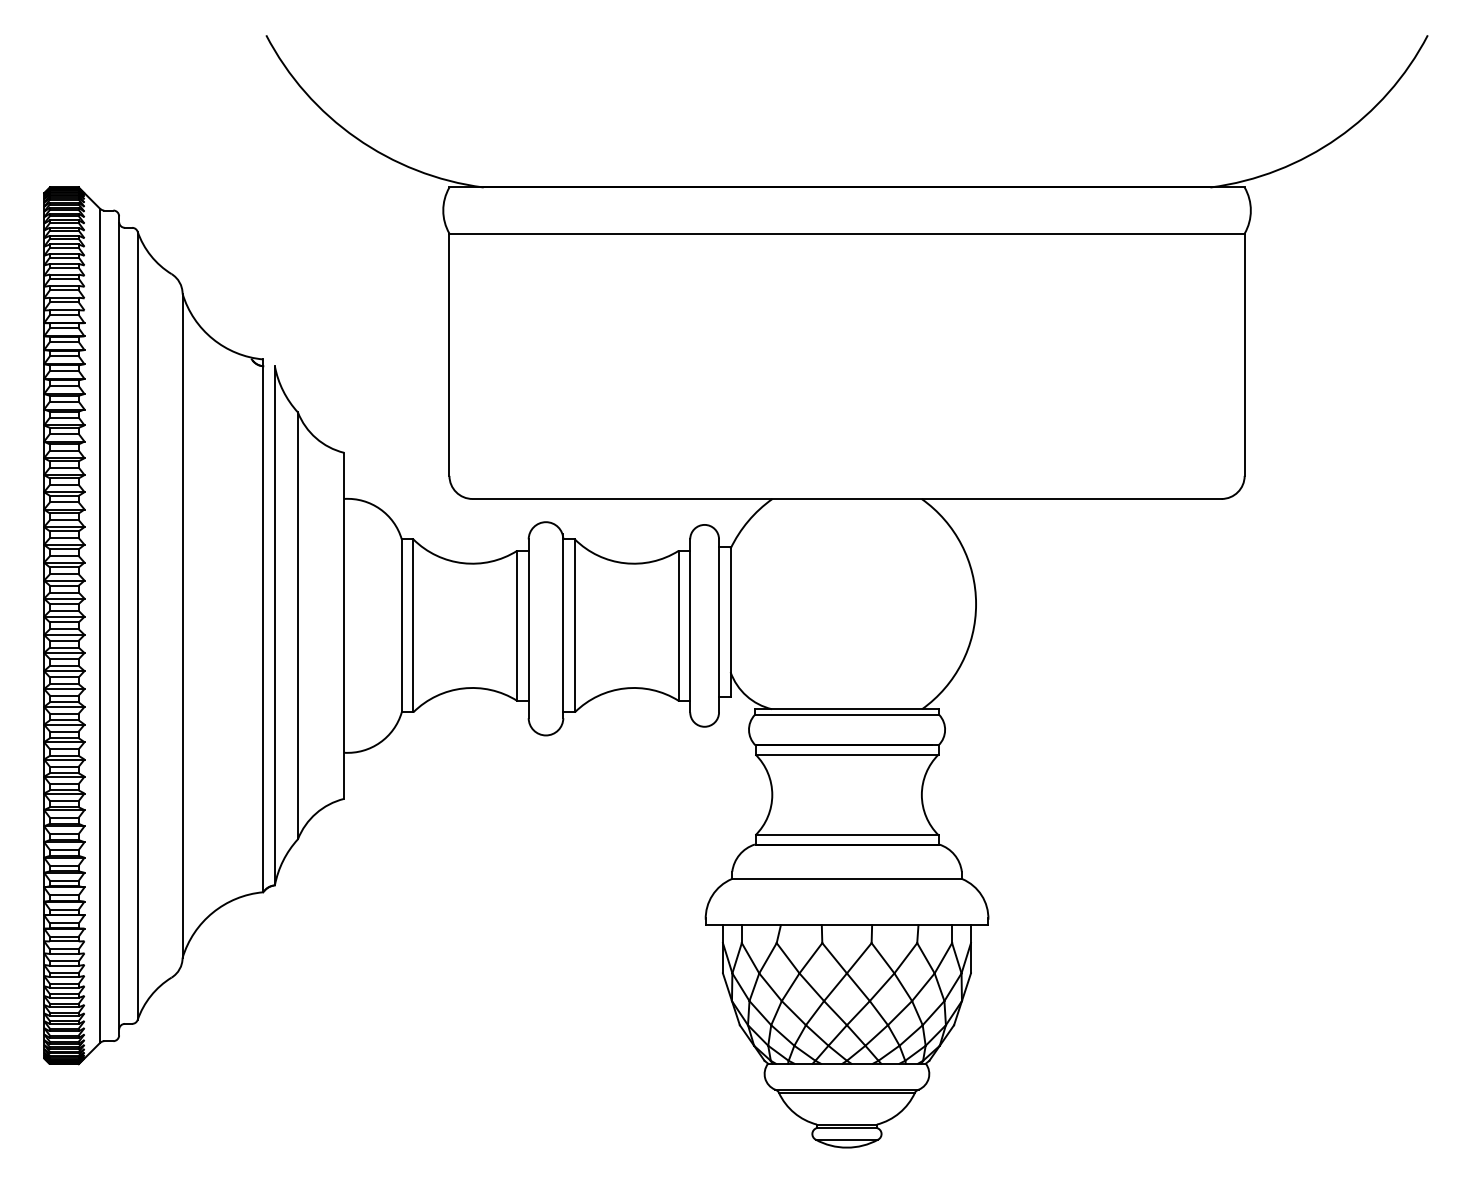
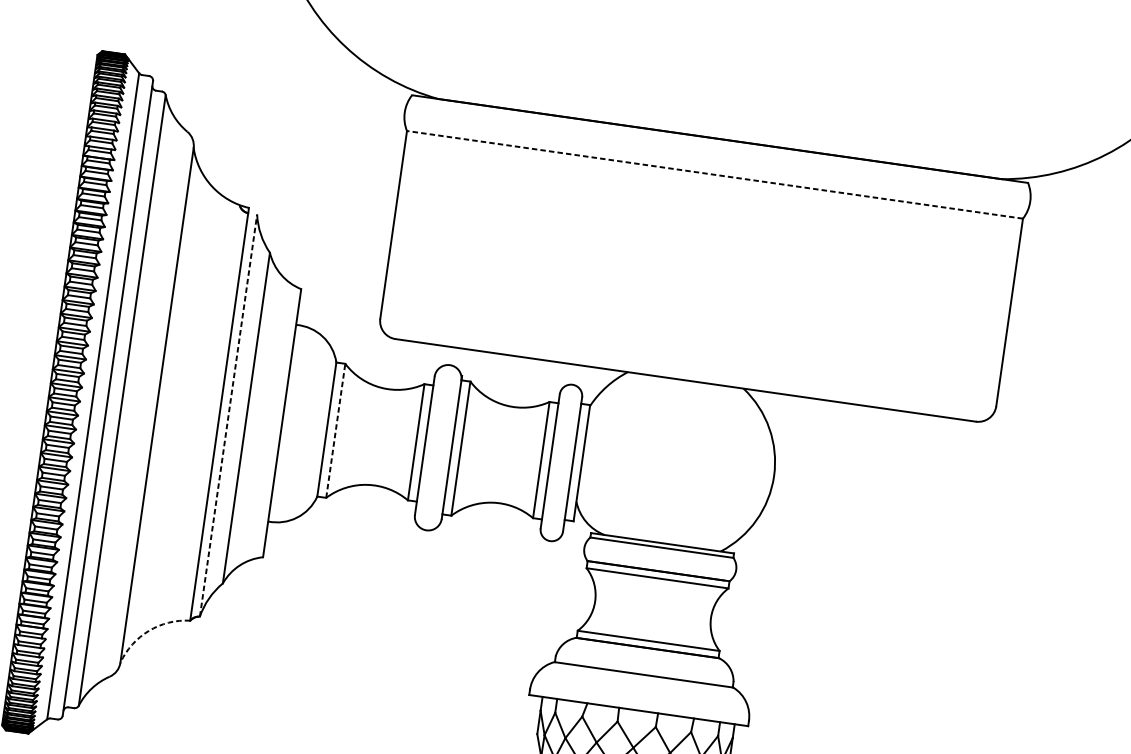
line: (847, 233) -> (715, 174), solid -> dashed
line: (274, 625) -> (228, 415), solid -> dashed
line: (413, 625) -> (335, 430), solid -> dashed
arc: (212, 912) -> (148, 630), solid -> dashed

